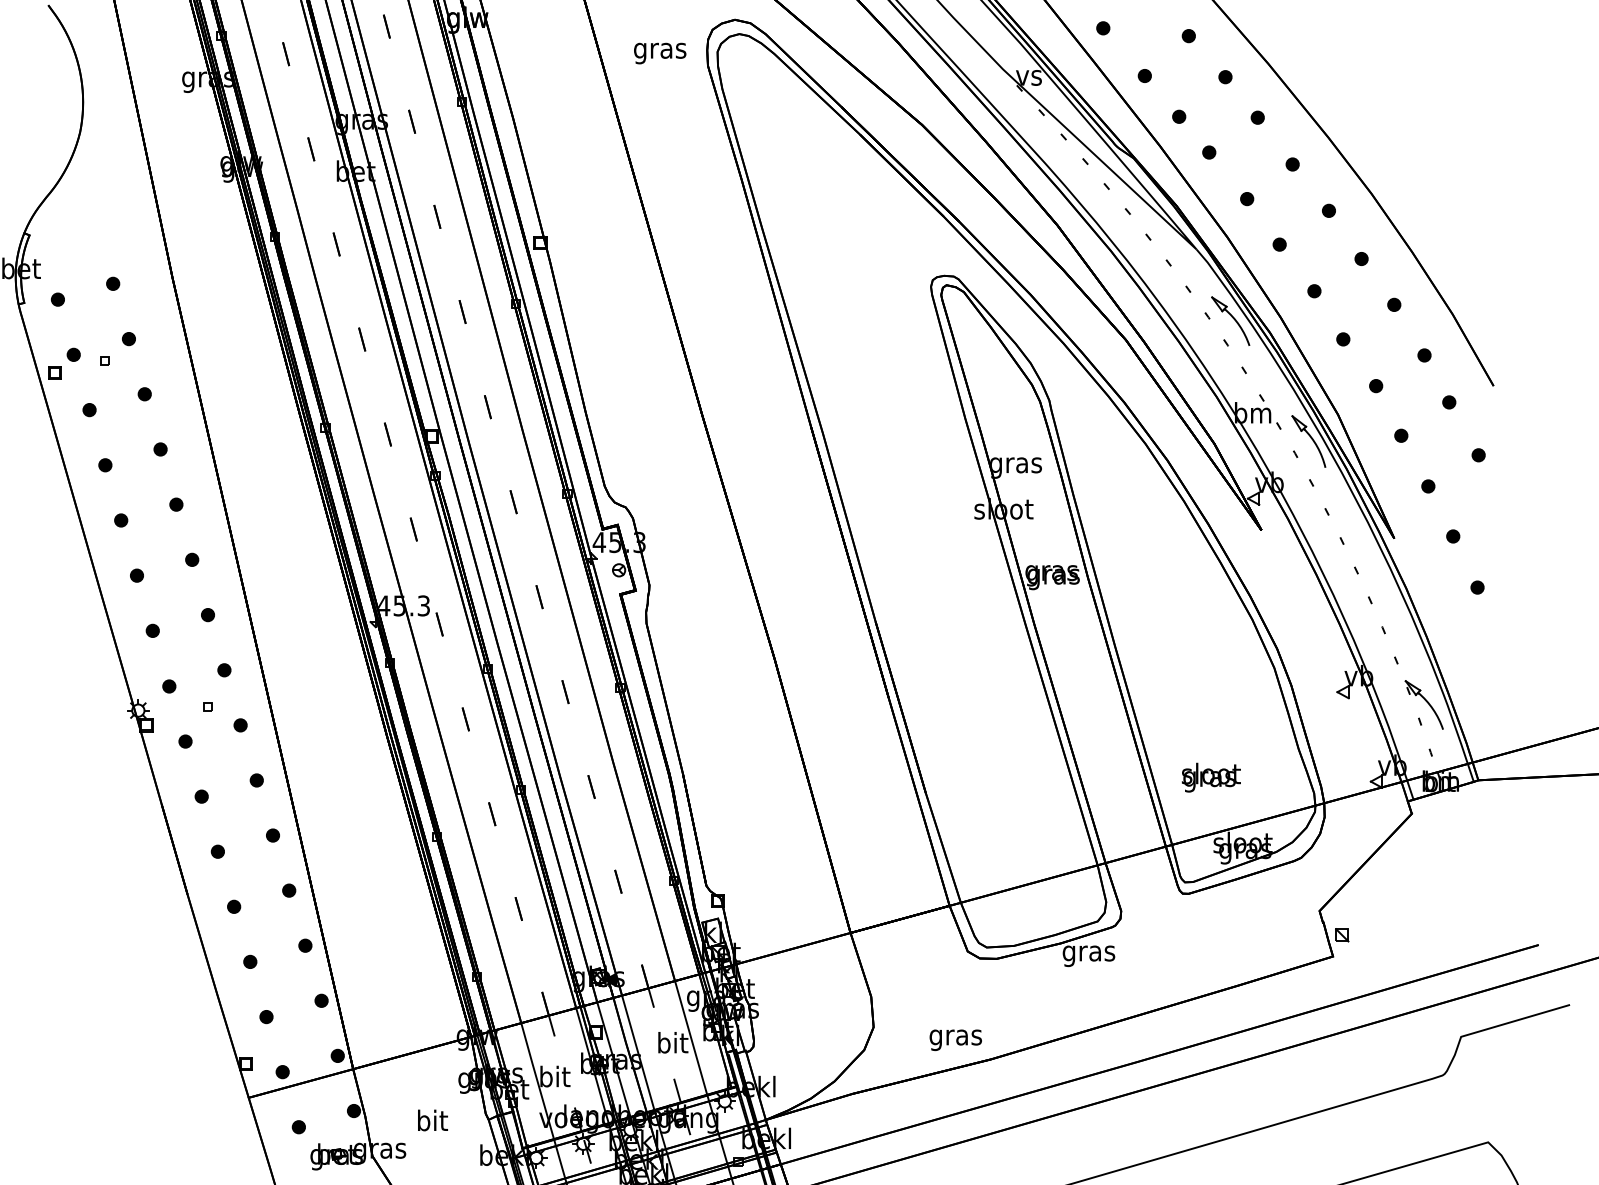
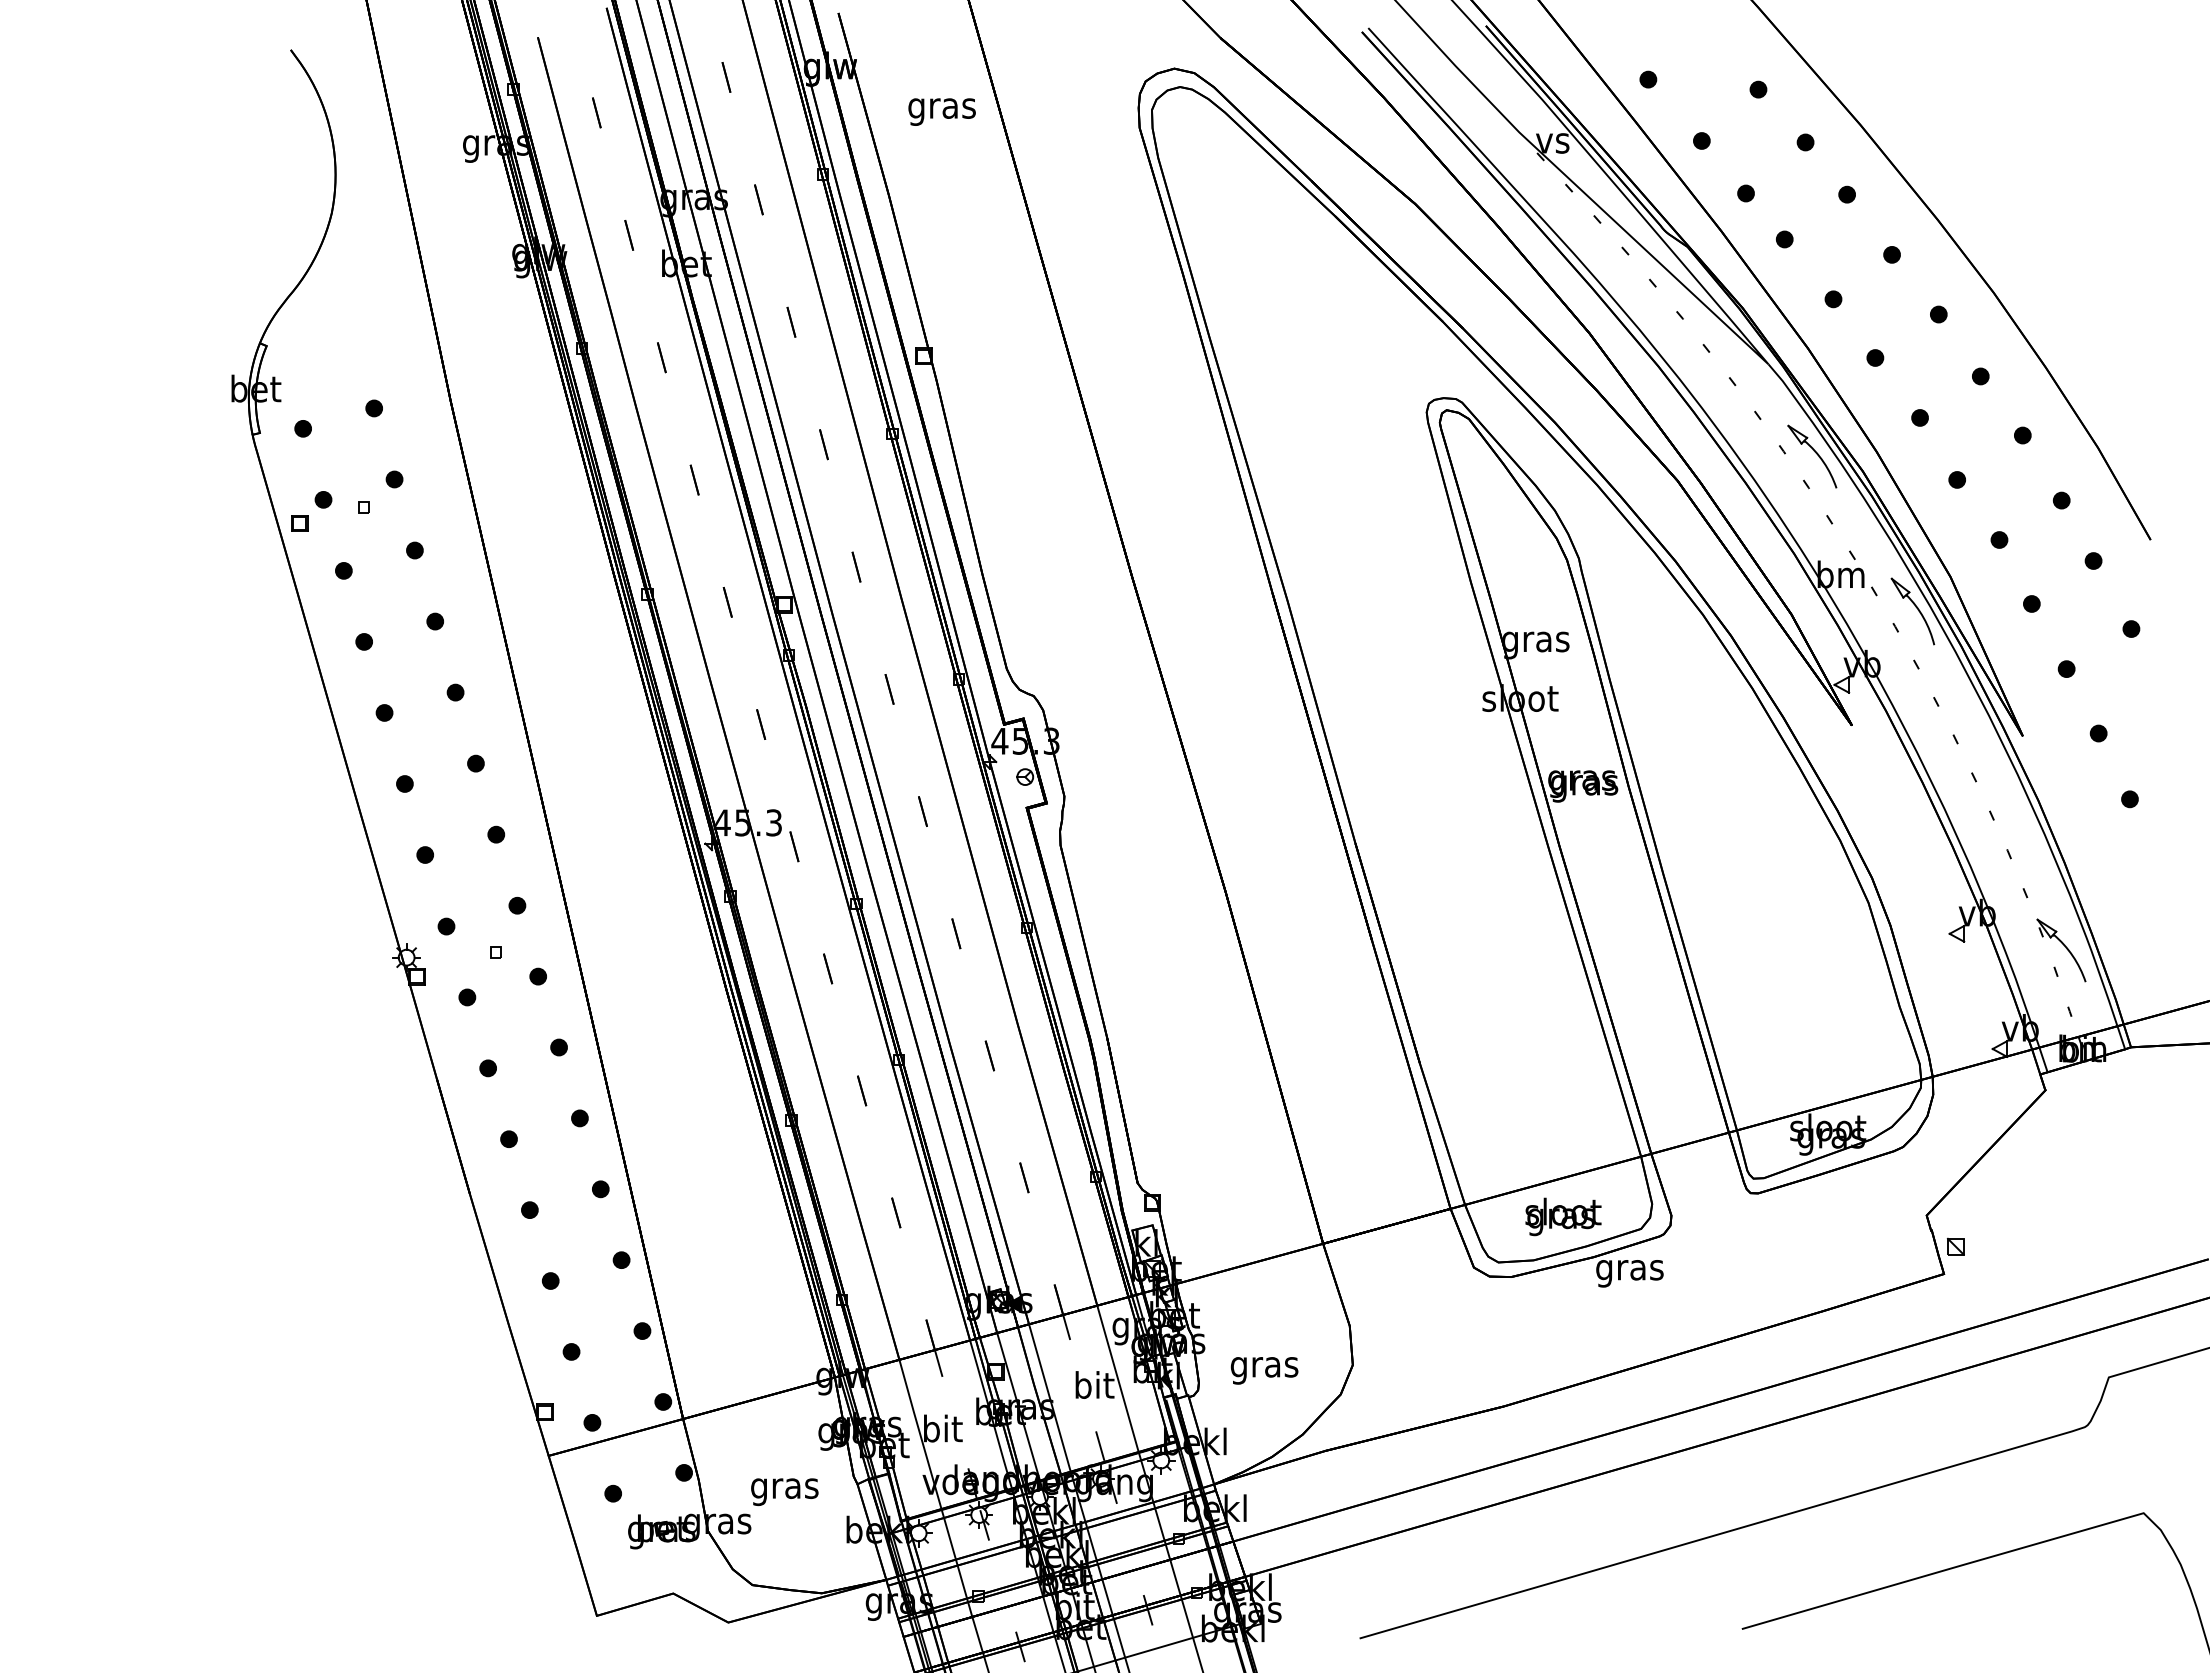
text: (659, 53) -> (941, 111), moved
text: (1211, 777) -> (1563, 1216), moved
text: (955, 1040) -> (1264, 1370), moved
text: (431, 1123) -> (784, 1488), bit -> gras

